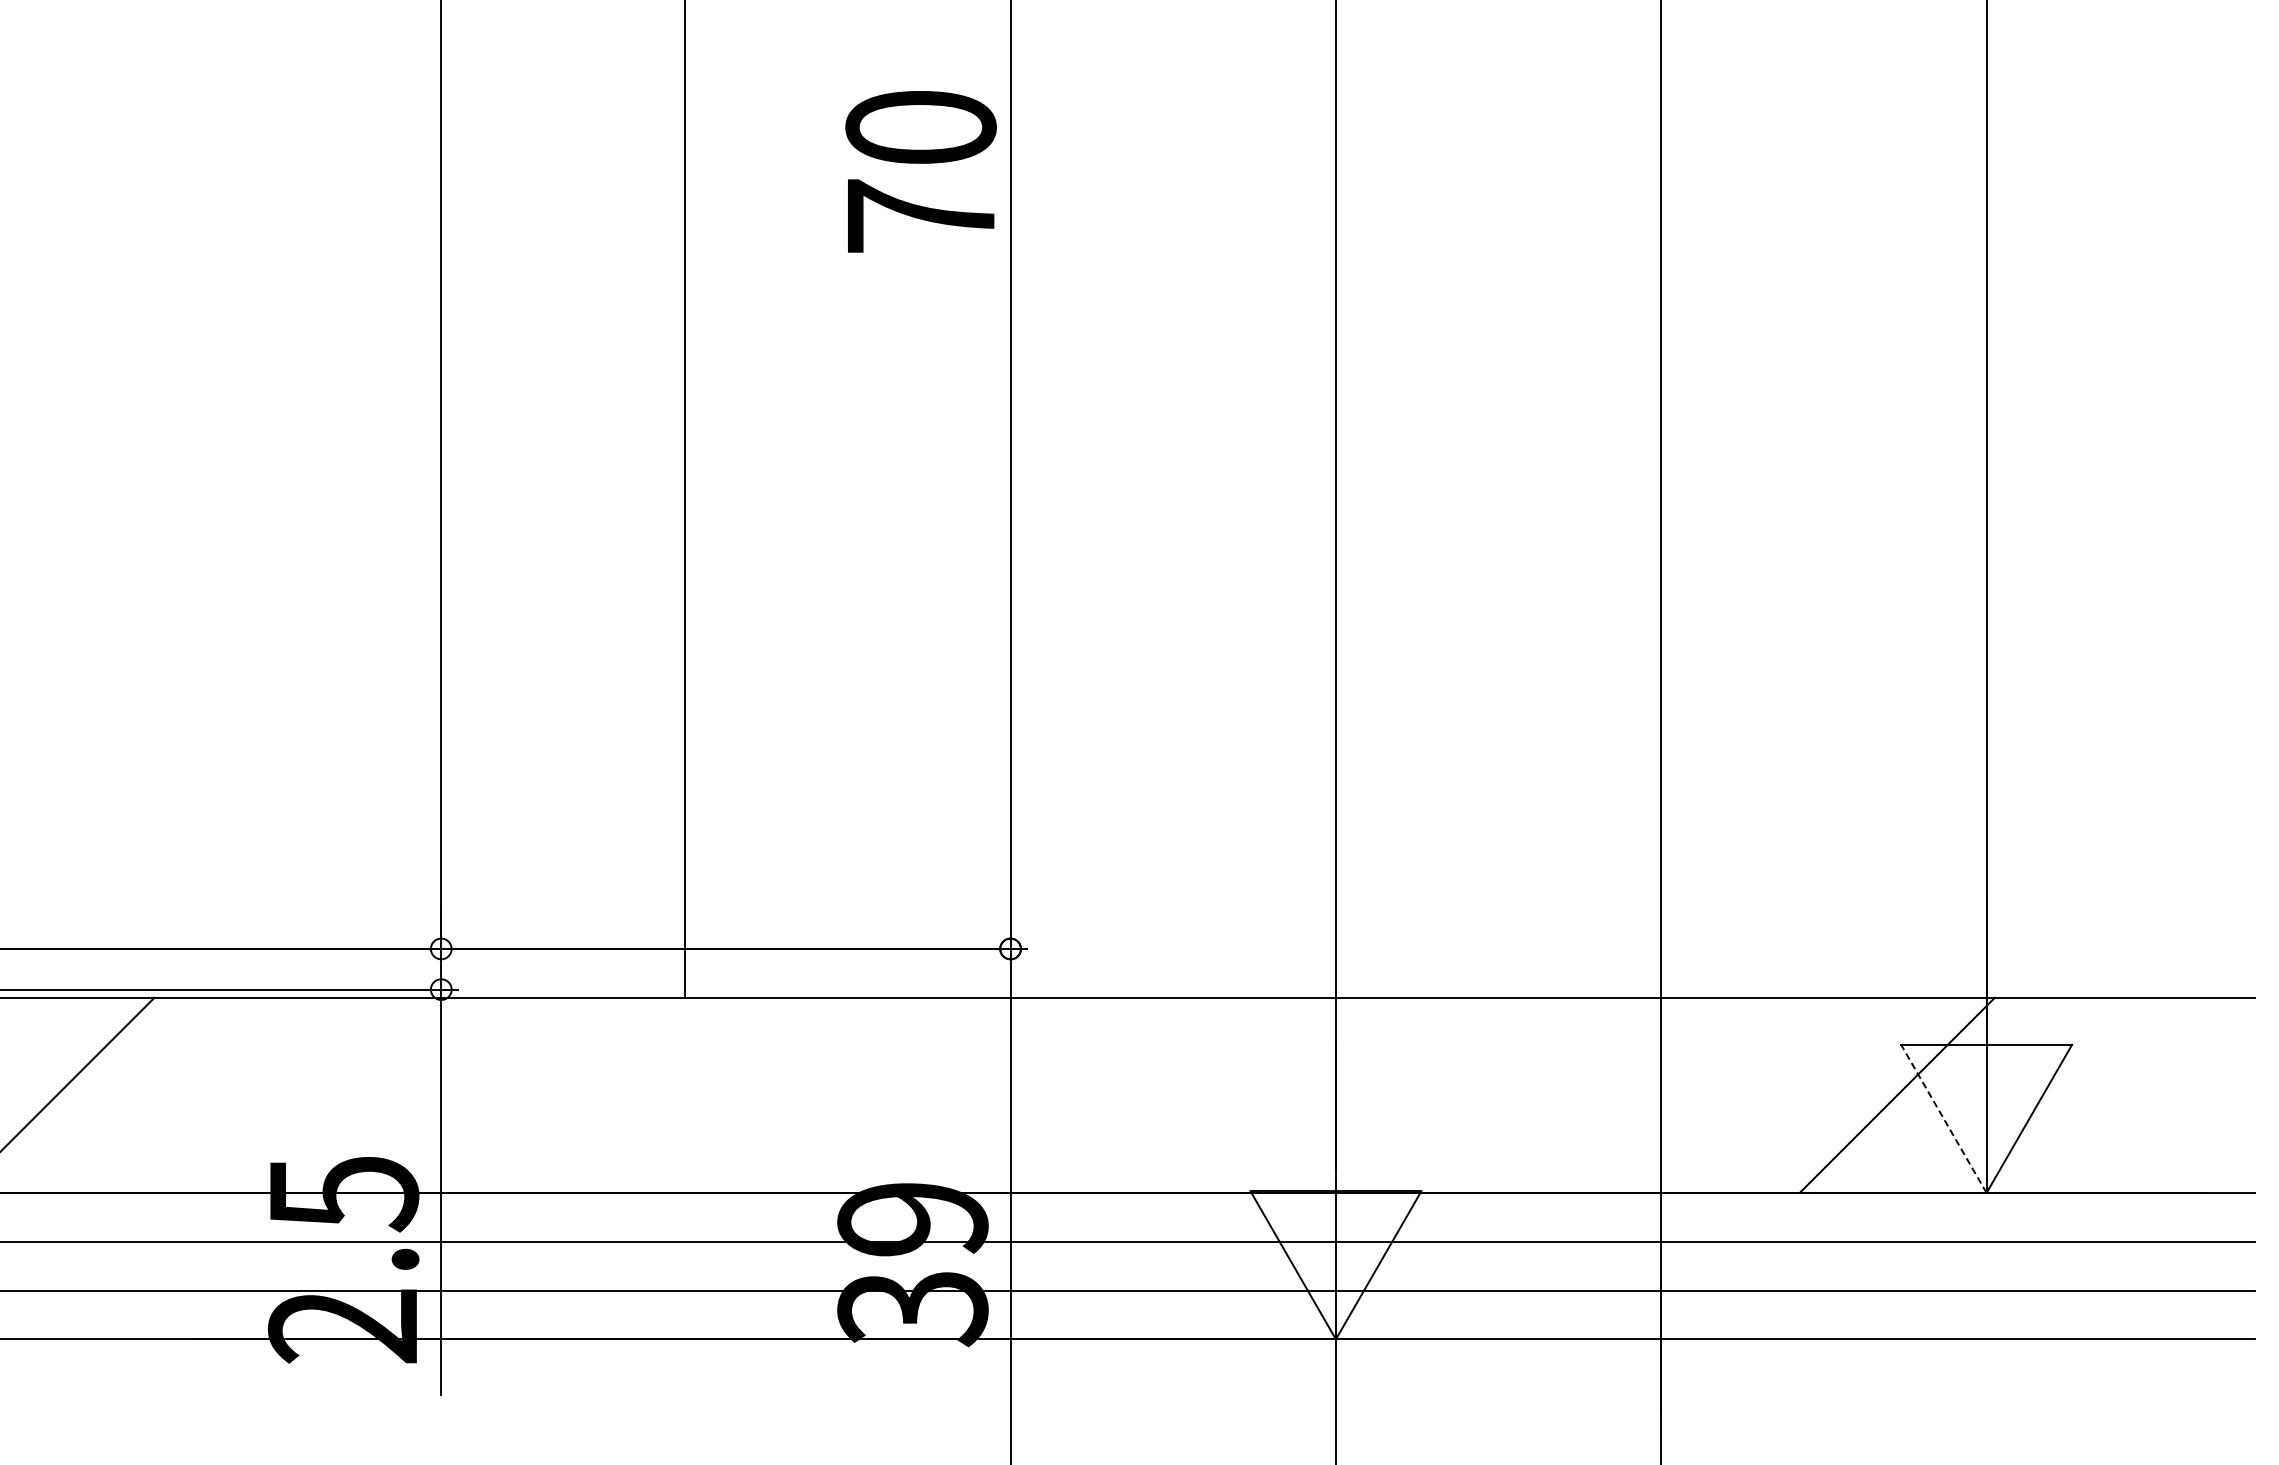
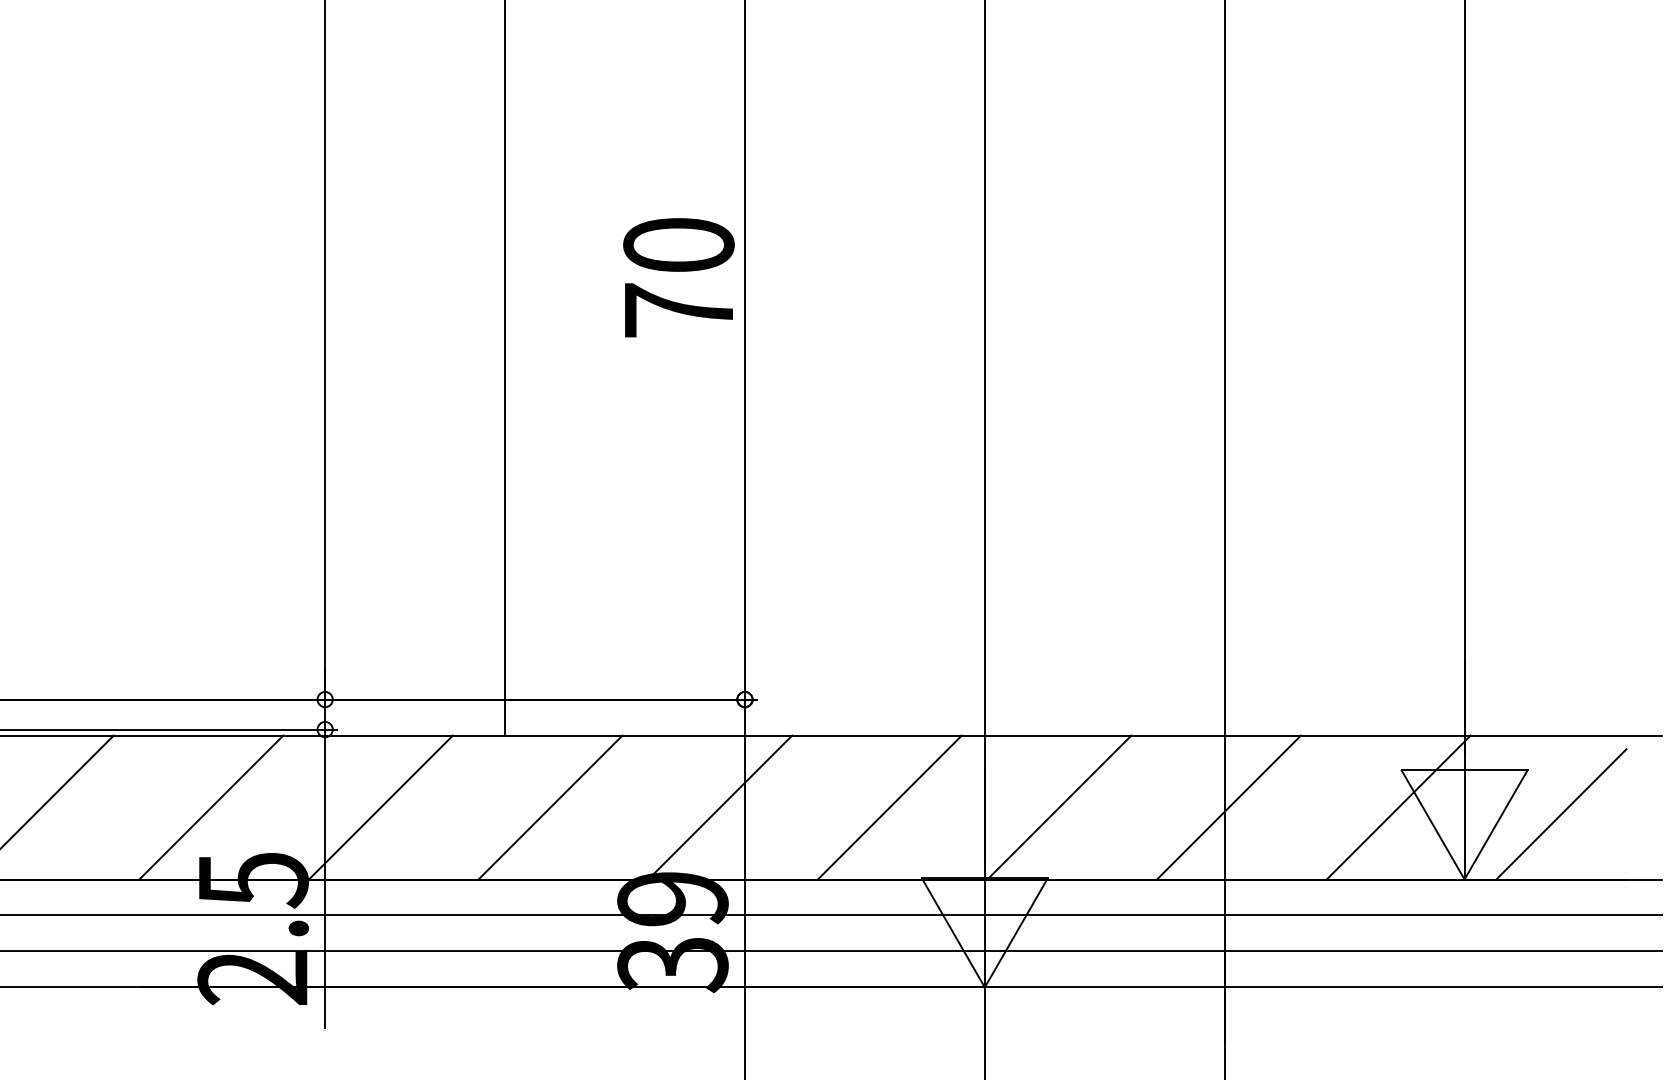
text: (920, 171) -> (678, 277), moved
line: (286, 1094) -> (211, 806), added
line: (516, 1094) -> (380, 806), added
line: (746, 1094) -> (550, 806), added
line: (976, 1094) -> (719, 806), added
line: (1206, 1094) -> (889, 806), added
line: (1436, 1094) -> (1058, 806), added
line: (1666, 1094) -> (1228, 806), added
line: (2117, 1104) -> (1561, 814), added
line: (1943, 1118) -> (1432, 824), dashed -> solid

